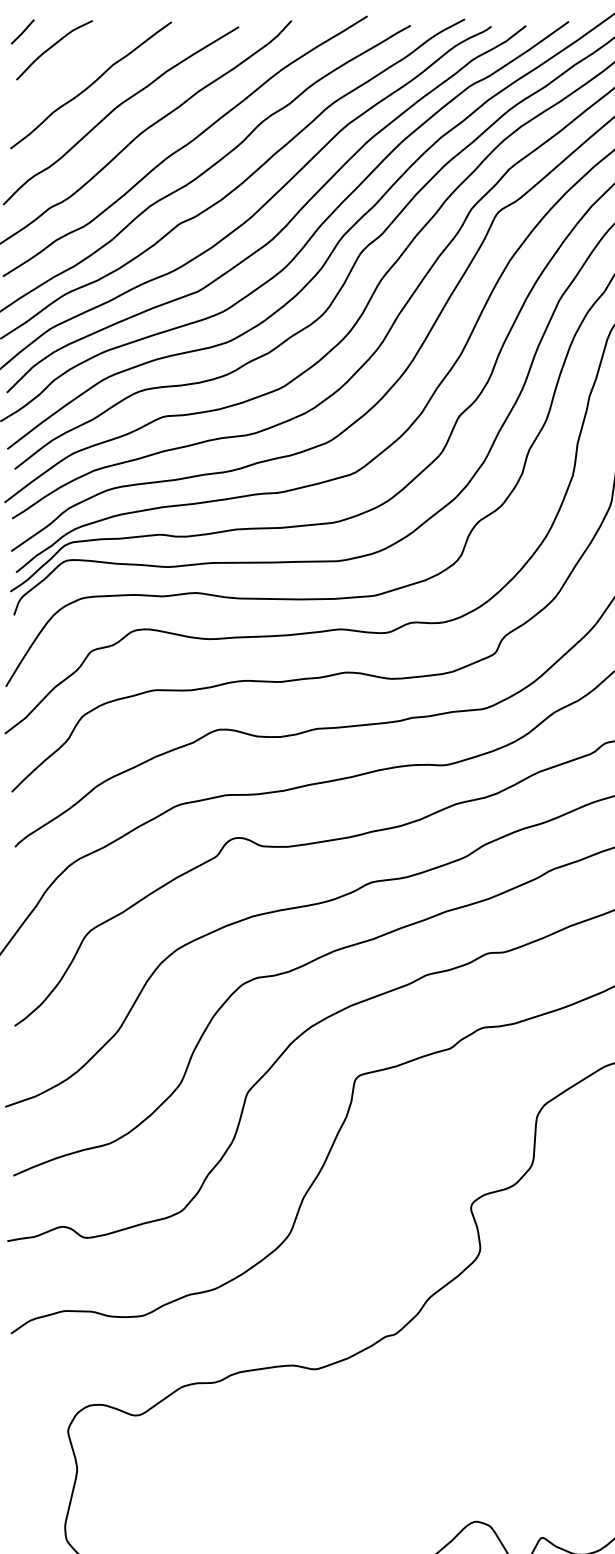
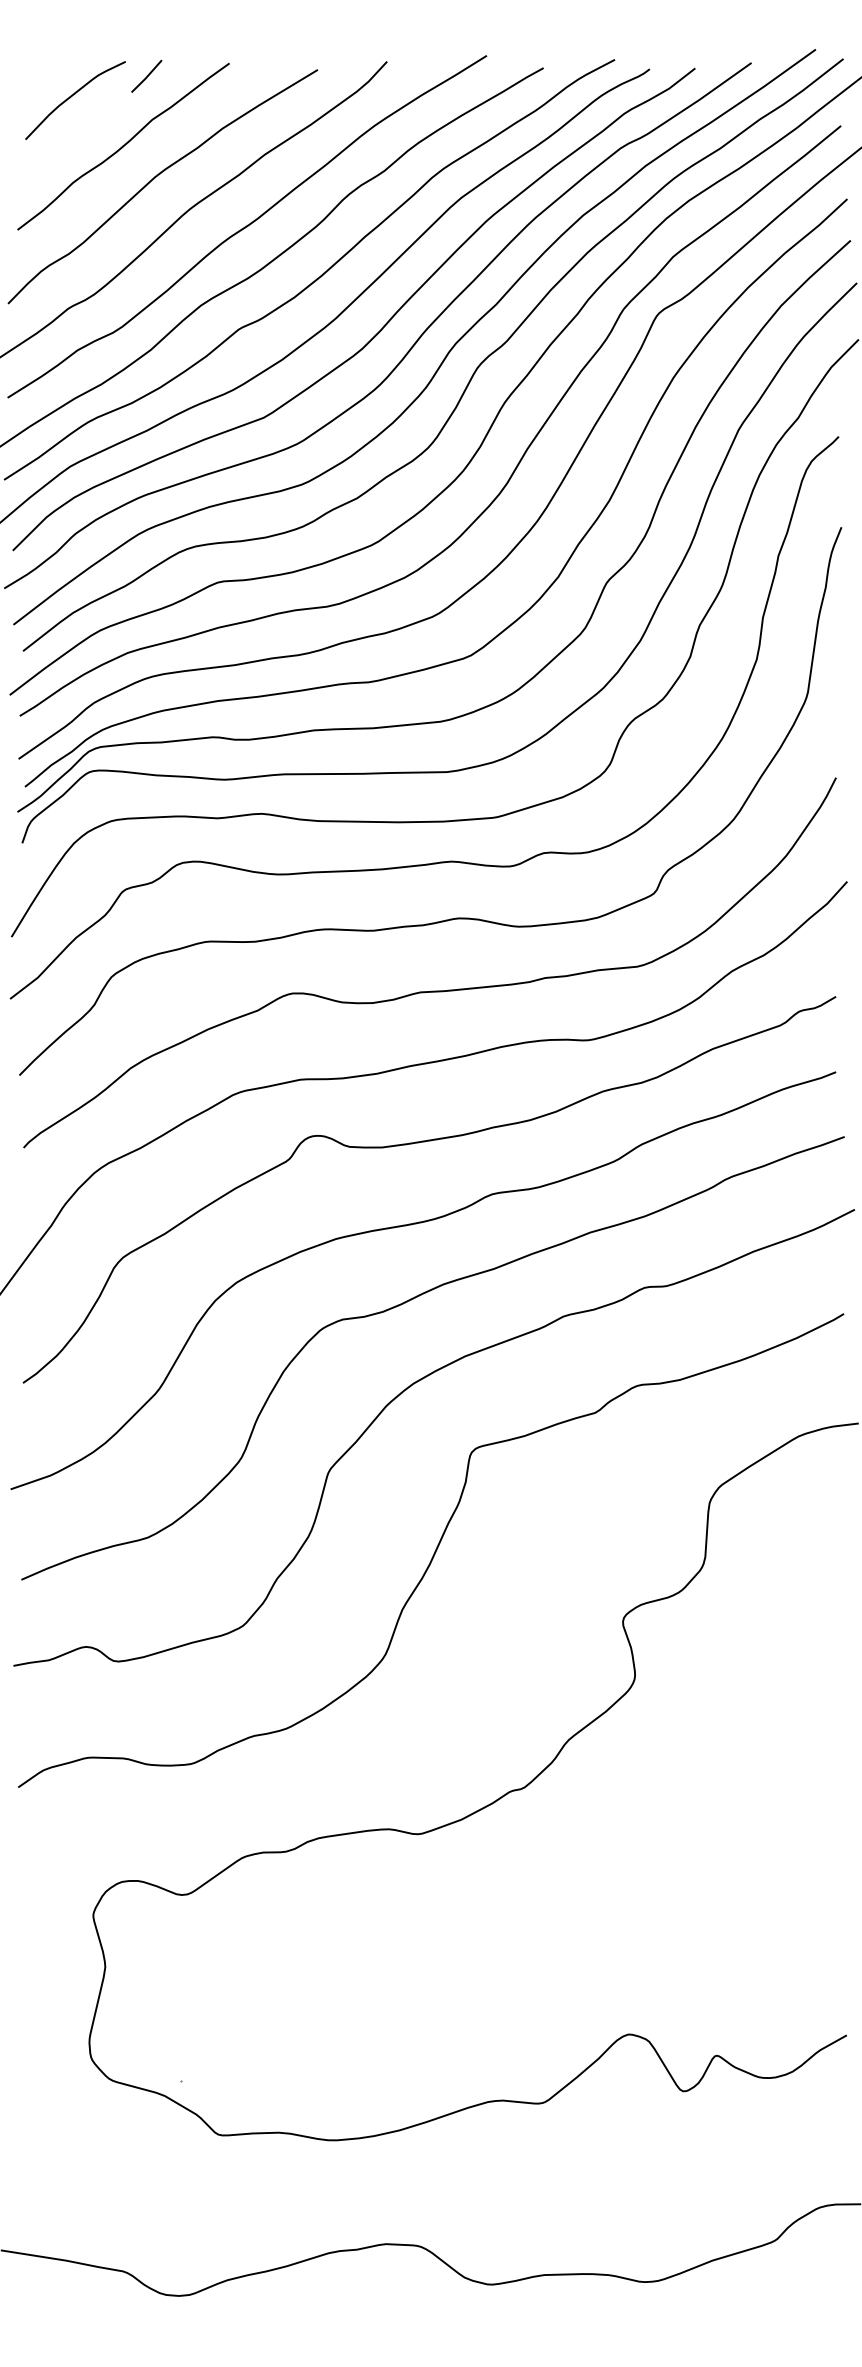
line: (23, 31) -> (147, 75), moved

